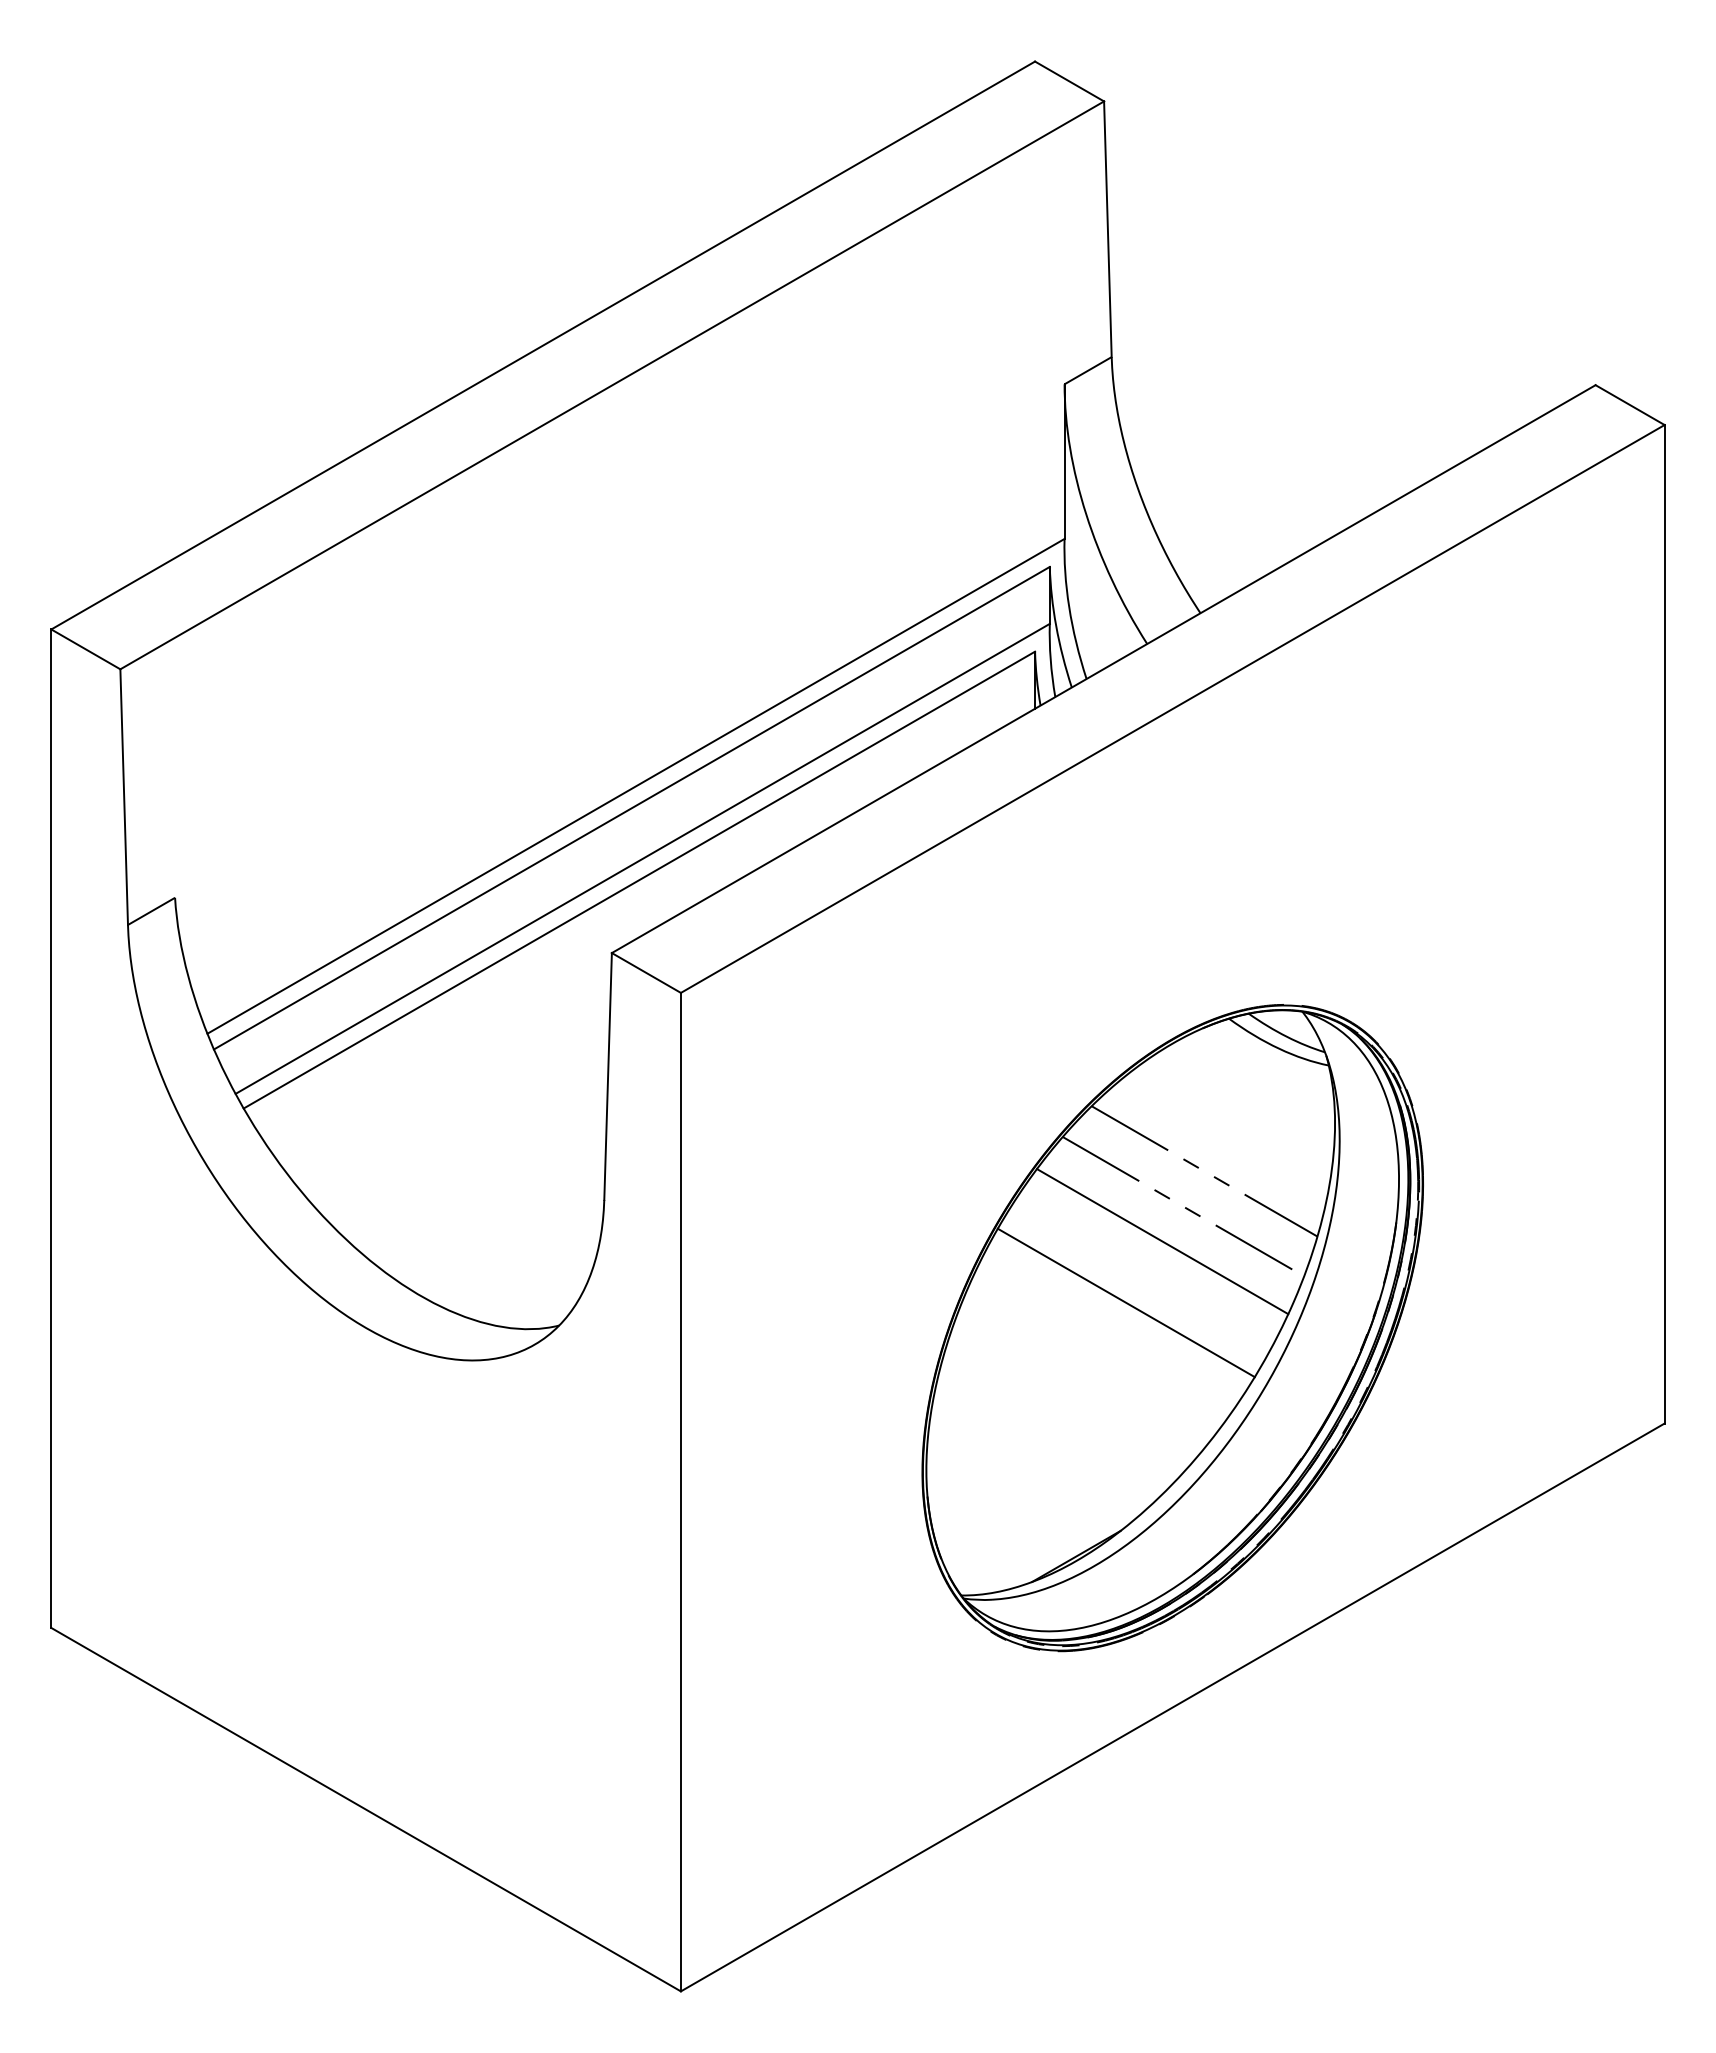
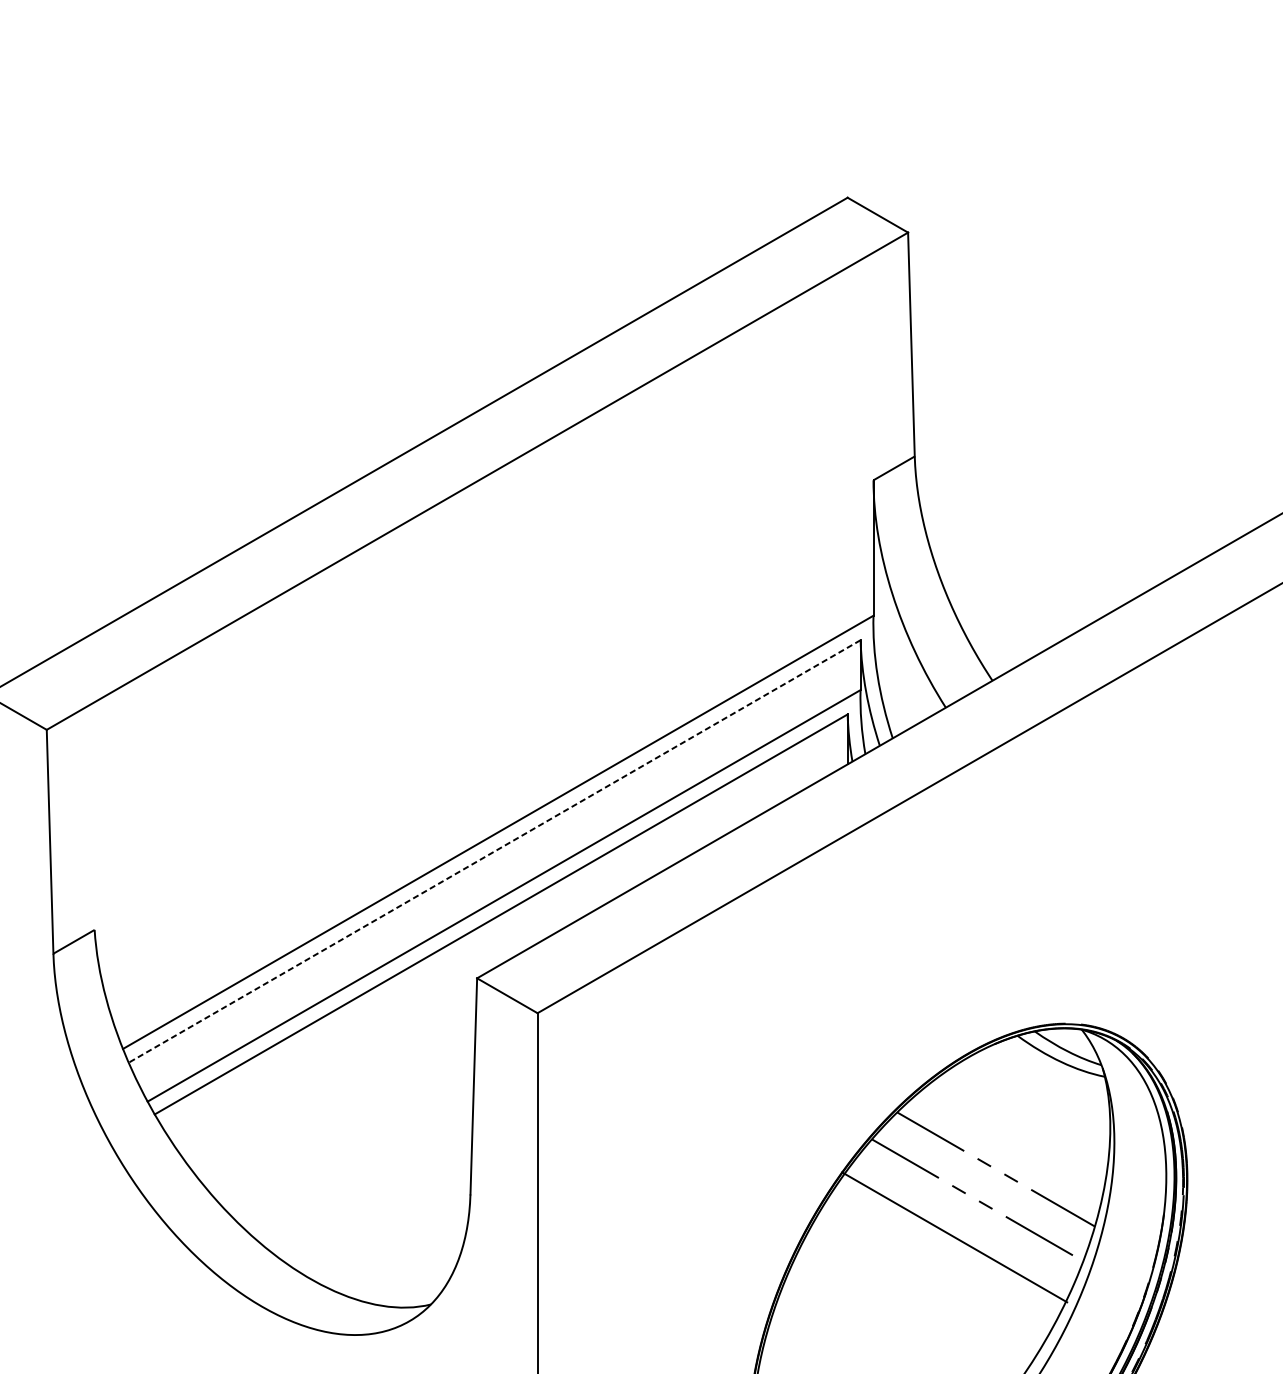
line: (631, 808) -> (494, 851), solid -> dashed
line: (1162, 1241) -> (959, 1230), removed
line: (1125, 1302) -> (953, 1236), moved

